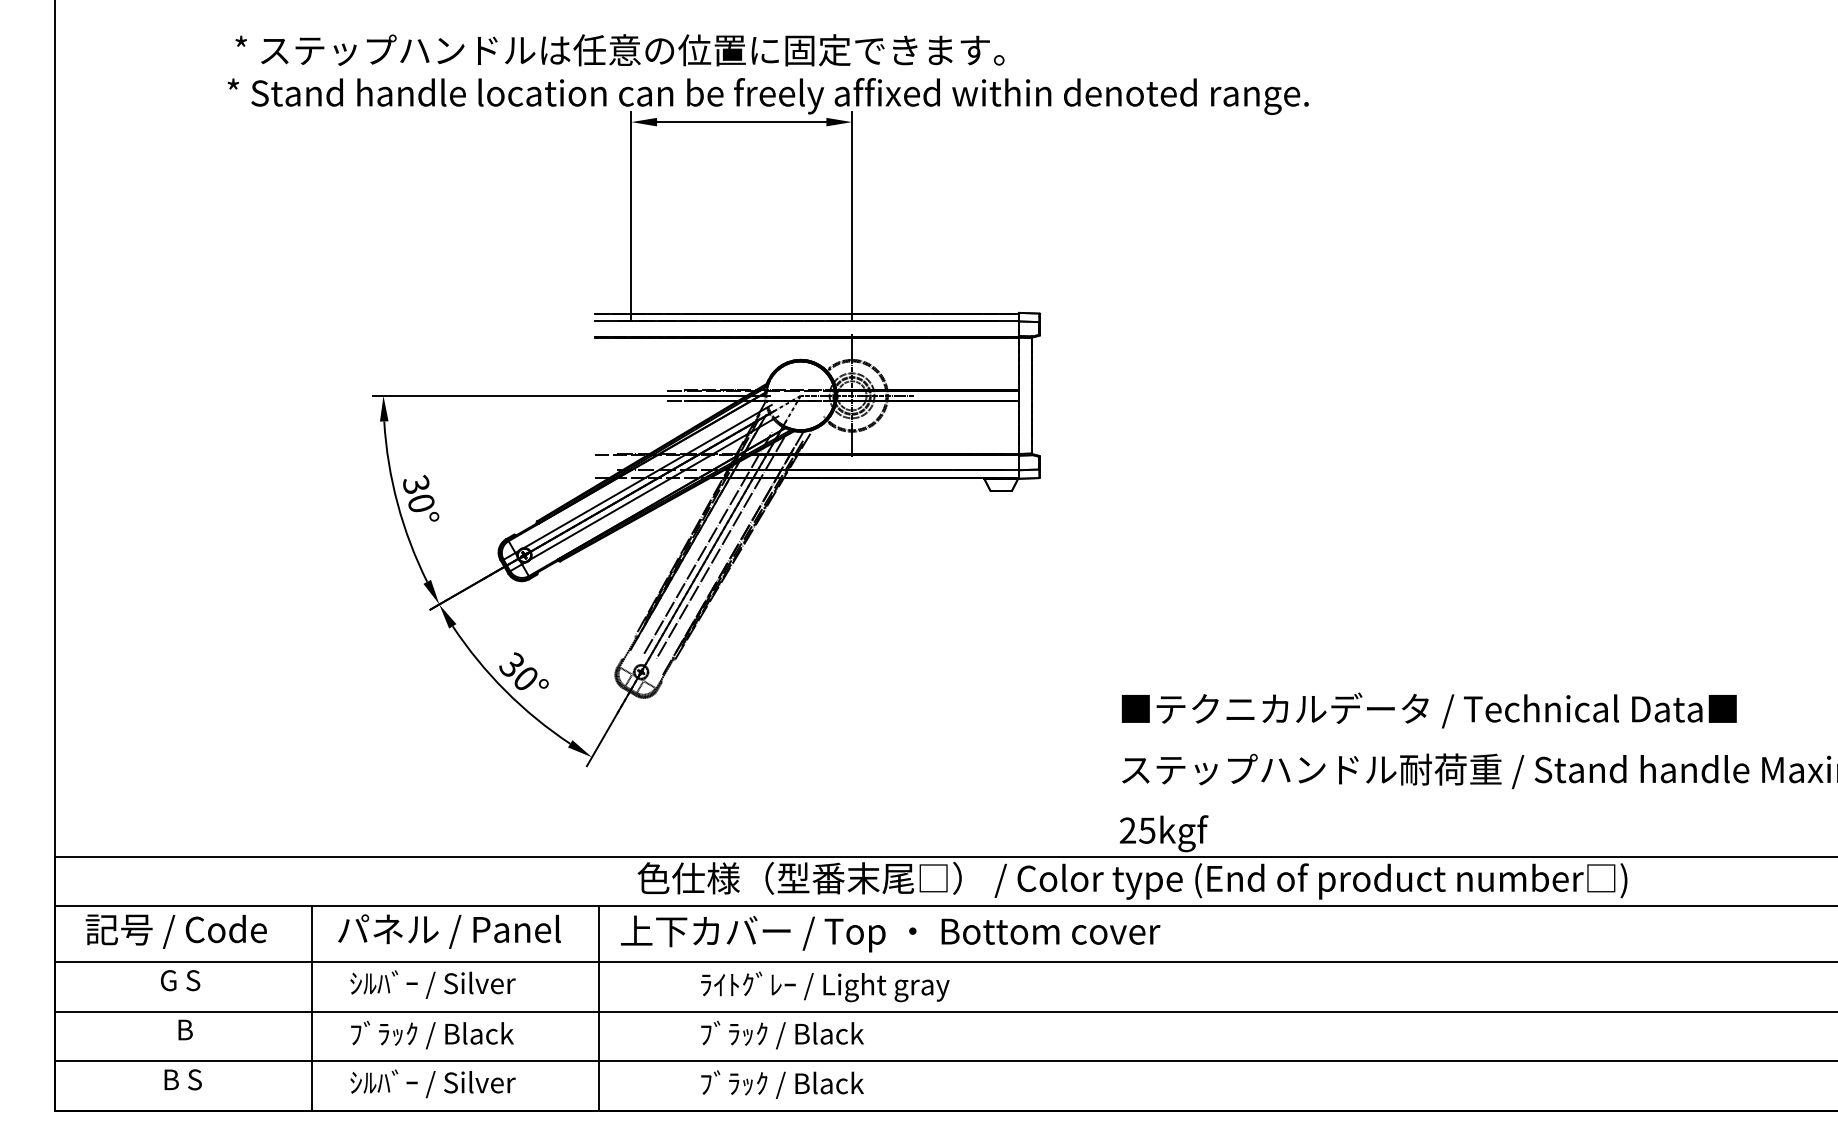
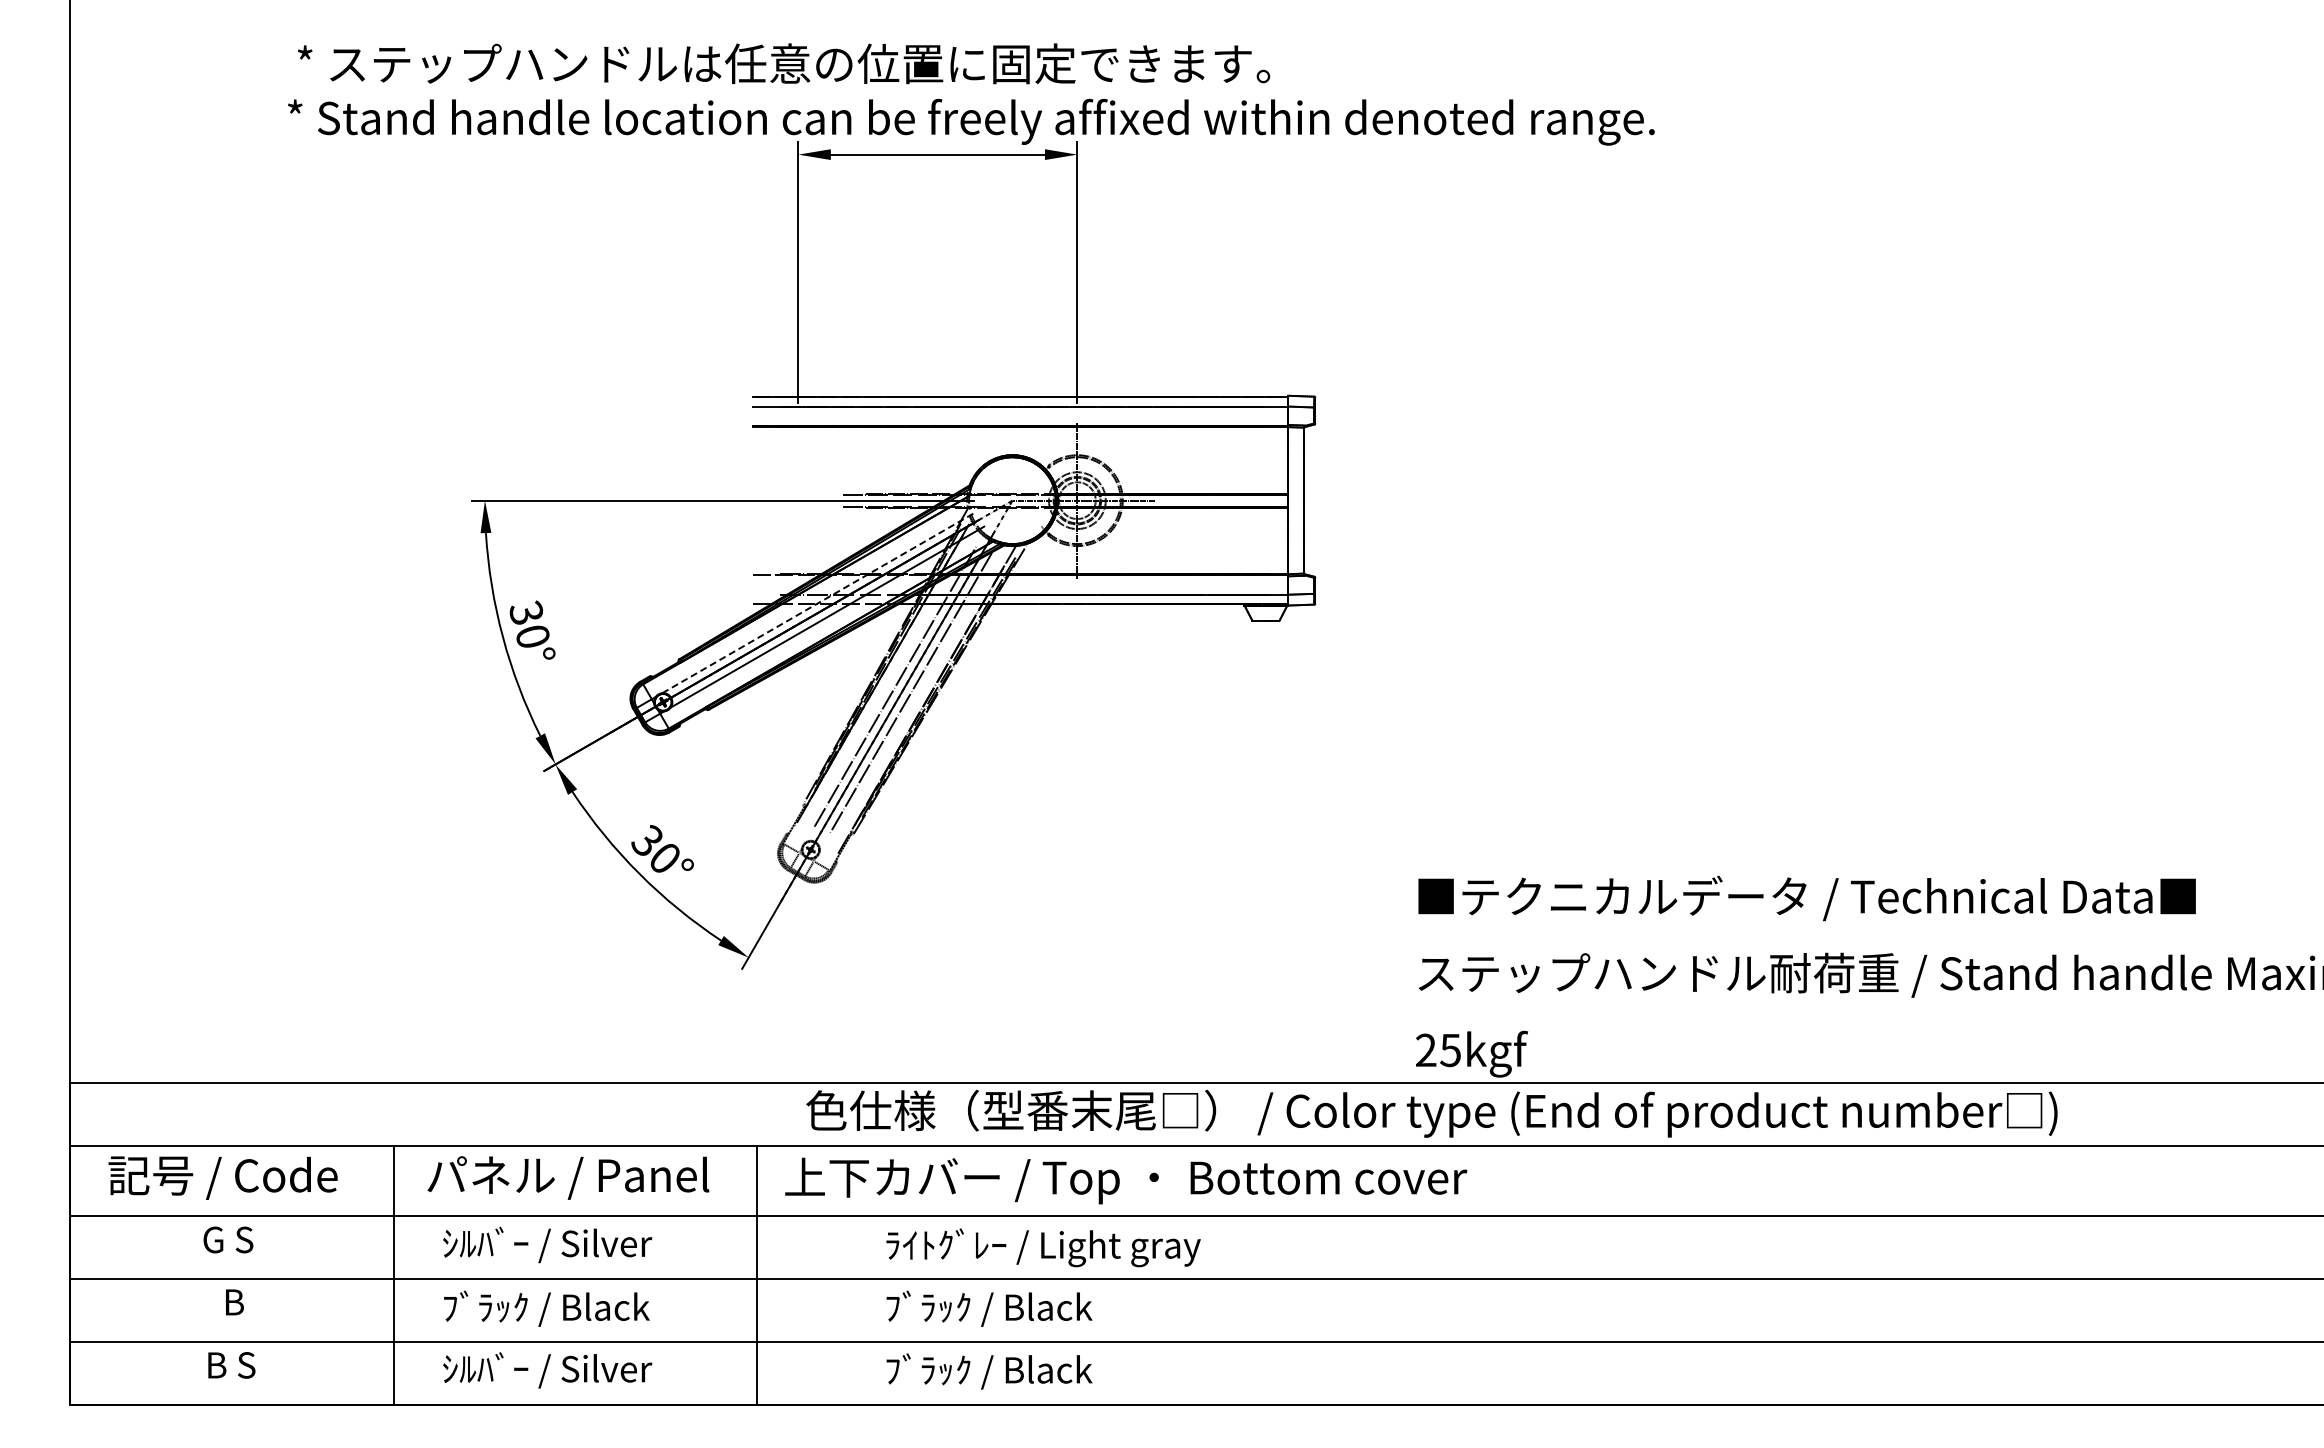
line: (648, 476) -> (819, 602), solid -> dashed

